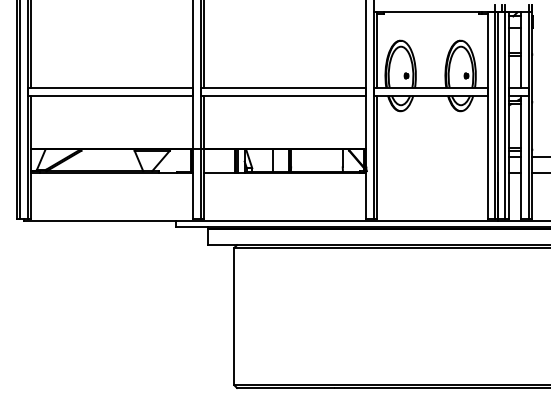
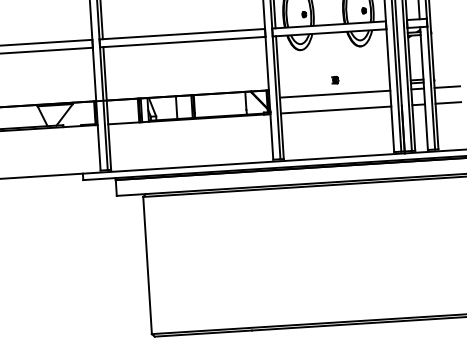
part: (433, 143) -> (335, 80), added
line: (431, 157) -> (334, 94), added
line: (431, 173) -> (335, 110), added

